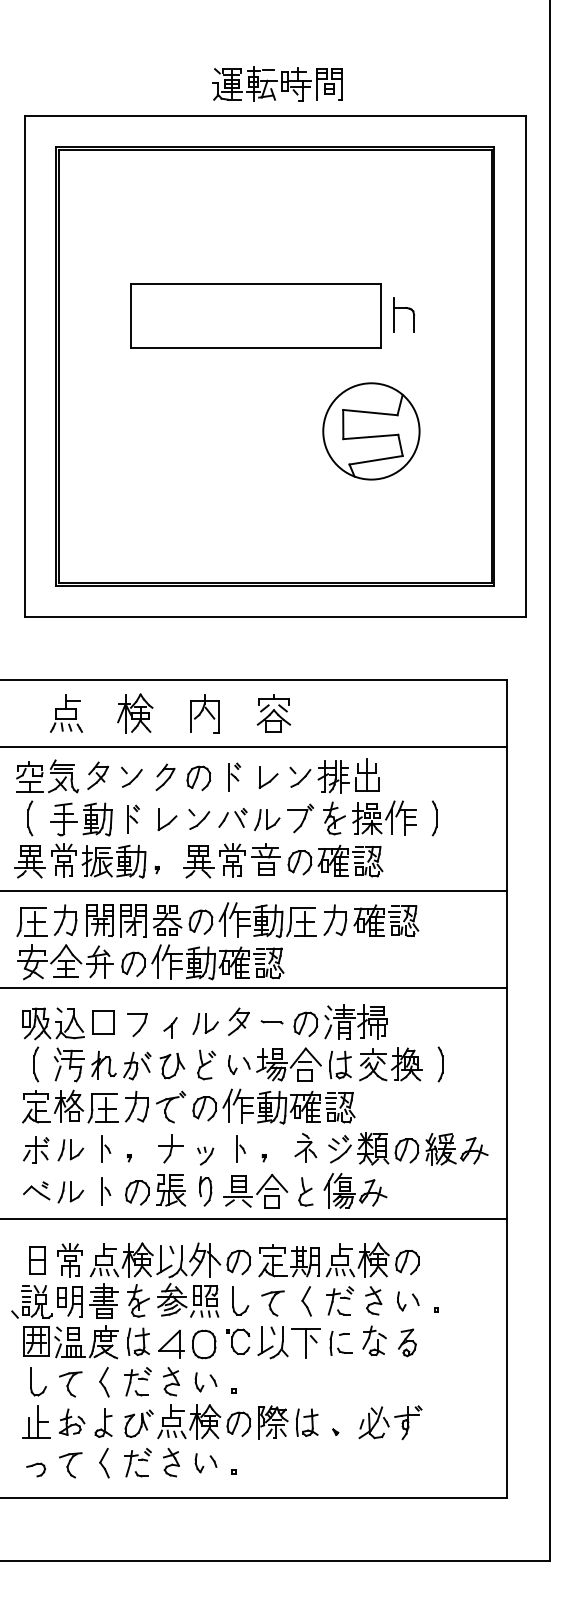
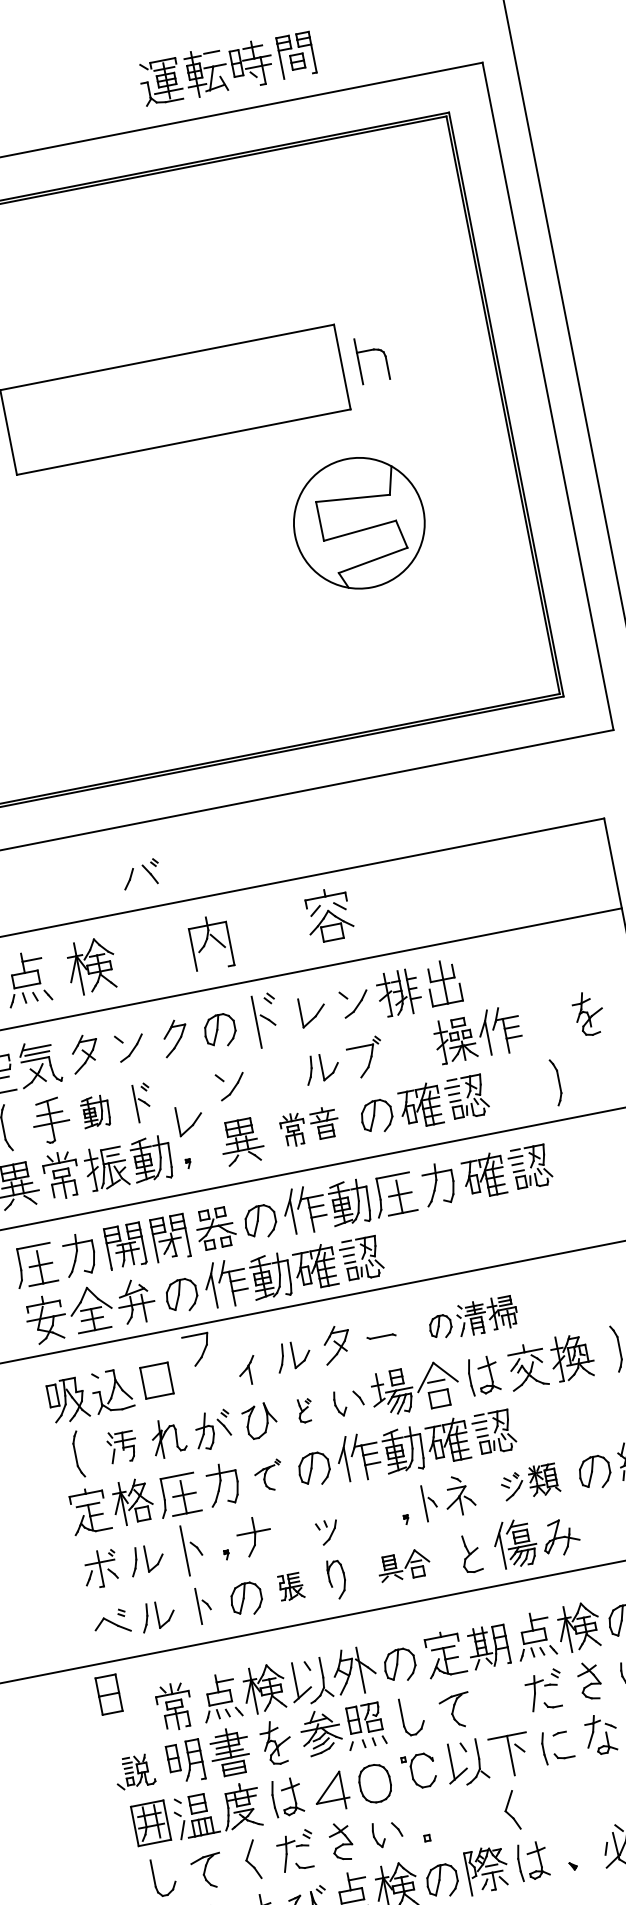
part: (277, 83) -> (227, 67), moved
part: (135, 713) -> (92, 966), moved
part: (273, 713) -> (328, 915), moved
part: (234, 776) -> (267, 1018), size x1.4
part: (232, 817) -> (140, 873), moved
part: (334, 818) -> (588, 1013), moved
part: (434, 818) -> (556, 1082), moved
part: (97, 819) -> (95, 1111), size x0.7
part: (167, 819) -> (190, 1119), moved
part: (249, 860) -> (309, 1126), size x0.7
part: (340, 1021) -> (472, 1317), size x0.7
part: (137, 1025) -> (197, 1350), moved
part: (69, 1064) -> (122, 1445), size x0.7
part: (206, 1064) -> (305, 1409), size x0.6
part: (171, 1106) -> (269, 1475), size x0.7
part: (106, 1148) -> (193, 1548), size x1.4
part: (170, 1148) -> (253, 1536), moved
part: (240, 1148) -> (429, 1501), moved
part: (358, 1148) -> (529, 1482), size x0.7
part: (171, 1190) -> (291, 1587), size x0.6
part: (255, 1190) -> (403, 1565), size x0.6
part: (37, 1260) -> (109, 1694), moved
part: (31, 1301) -> (133, 1771), size x0.7
part: (306, 1301) -> (511, 1811), moved

